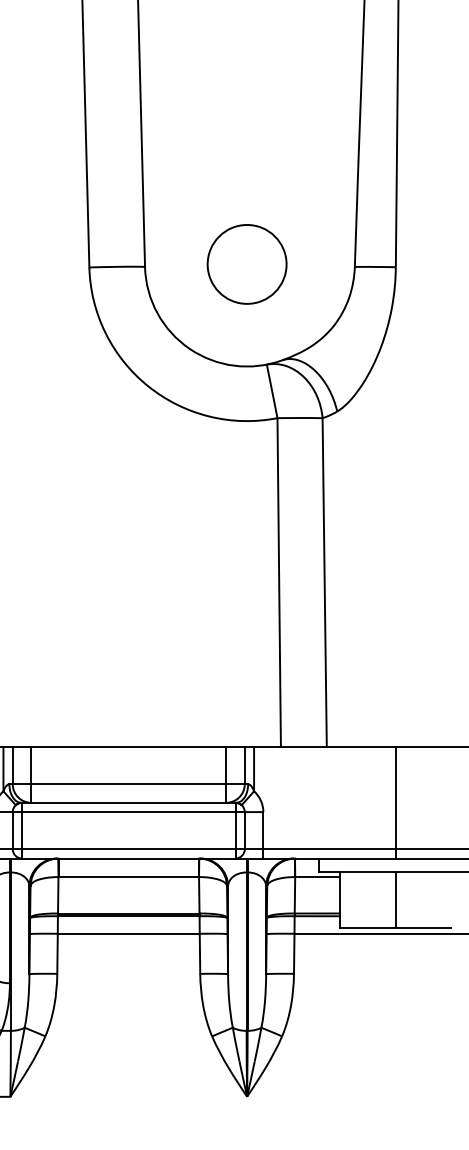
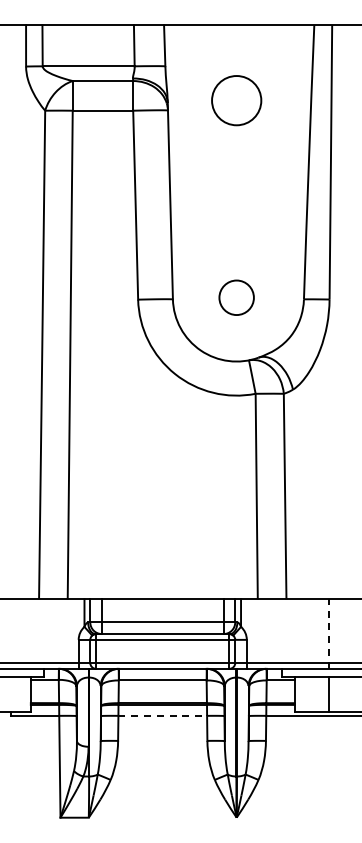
circle: (246, 263) -> (236, 297), size x0.7
line: (395, 803) -> (329, 634), solid -> dashed
line: (129, 933) -> (163, 715), solid -> dashed

